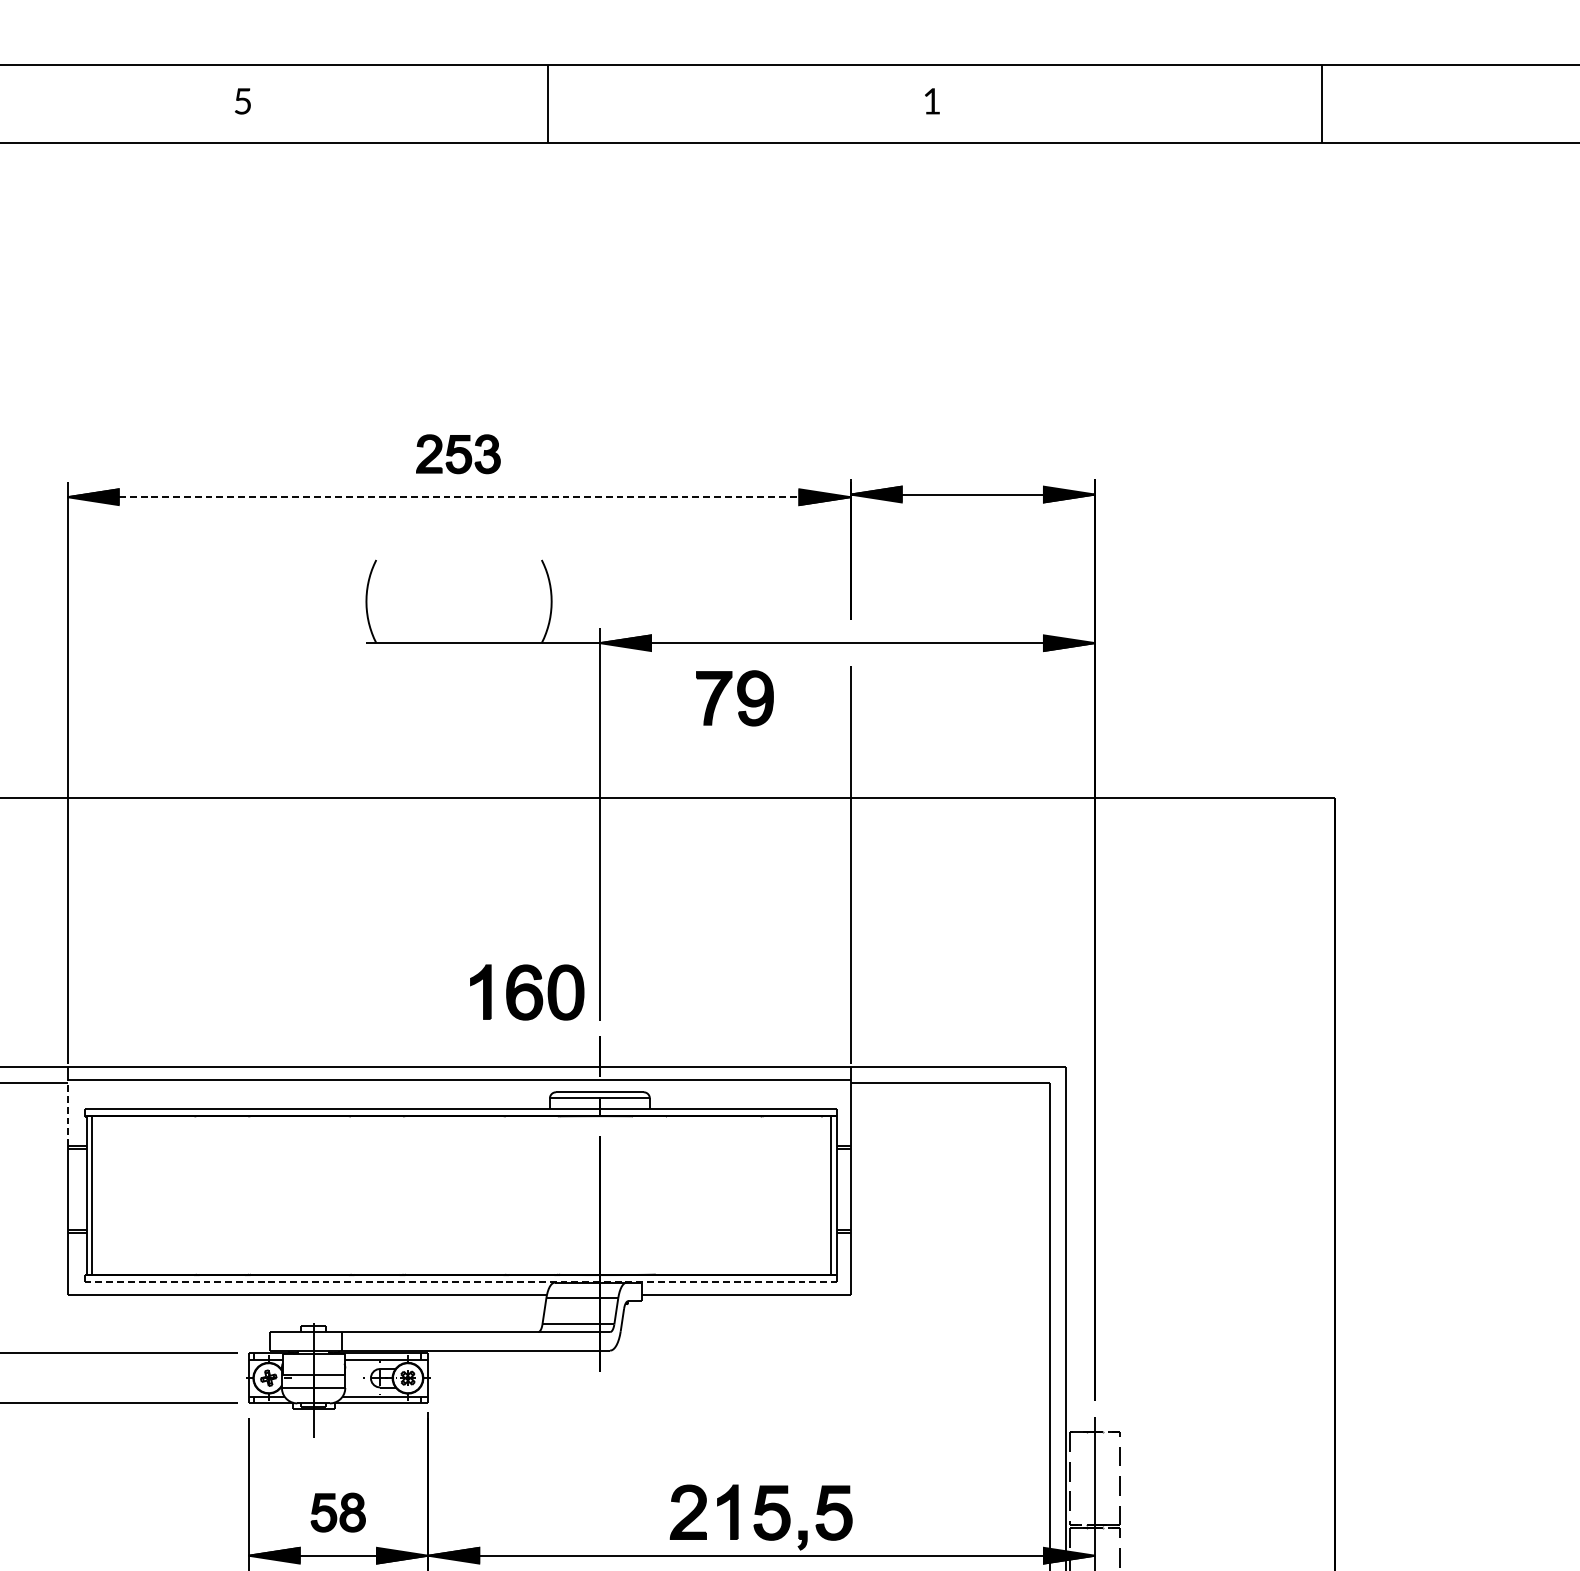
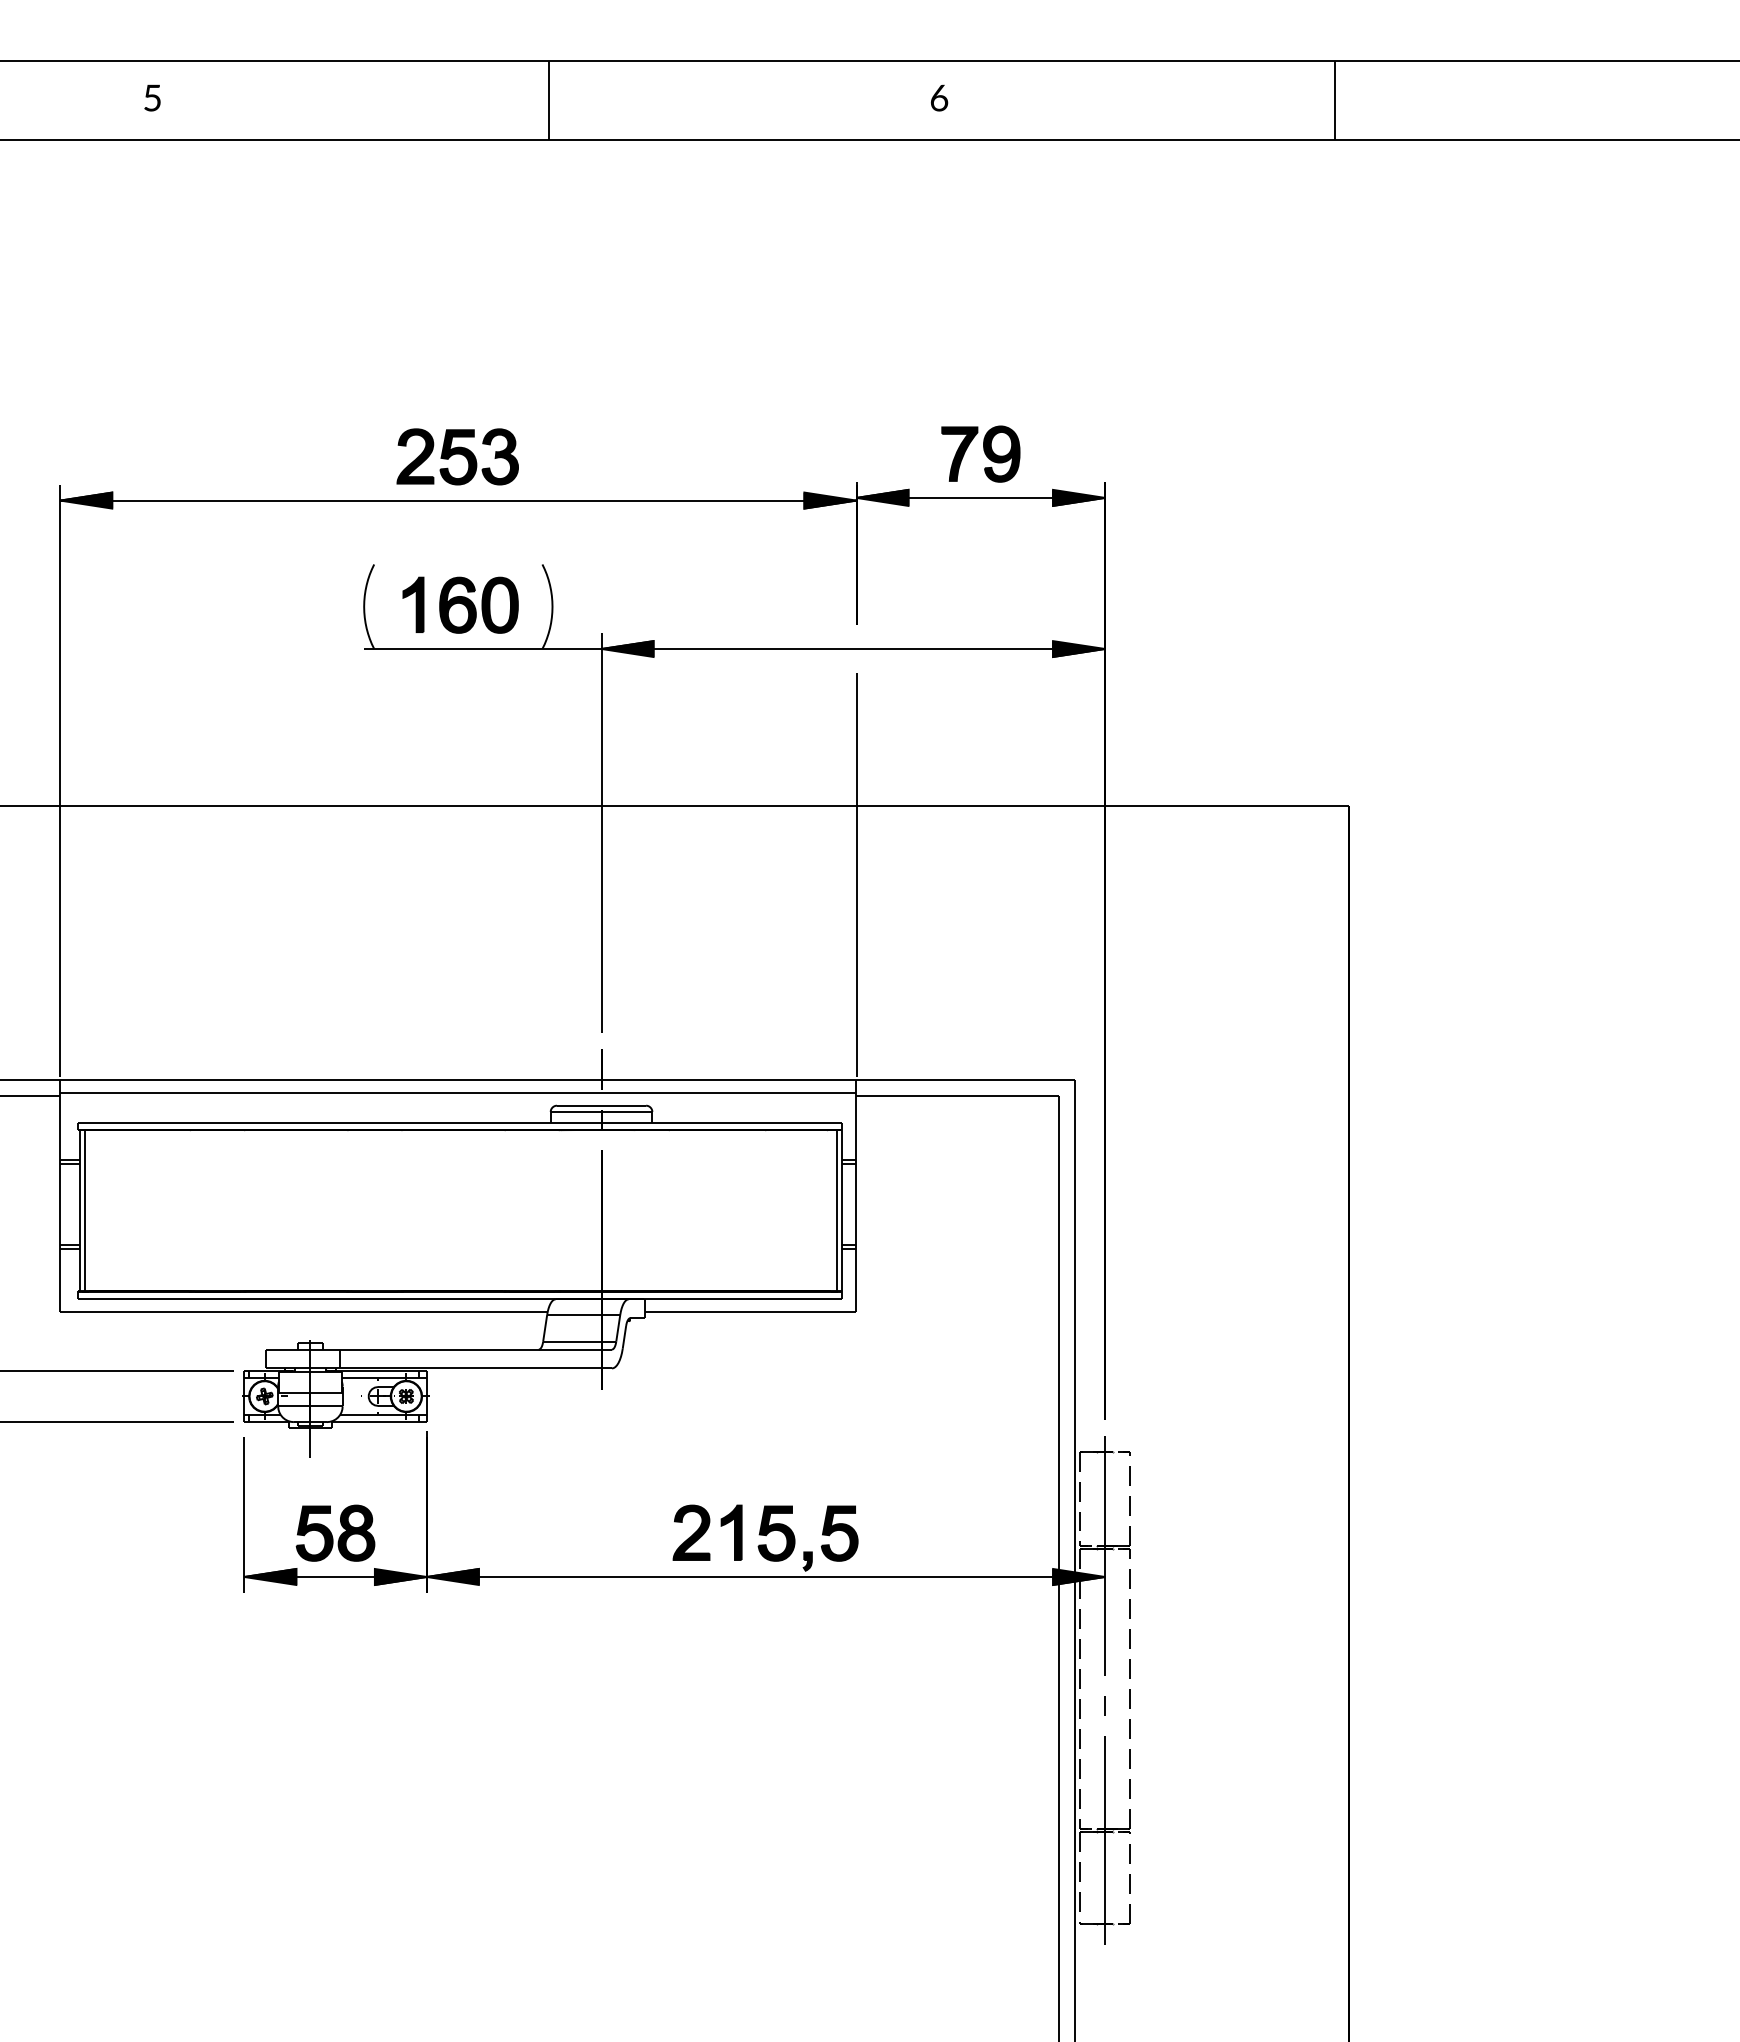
text: (242, 100) -> (152, 97), moved
text: (932, 100) -> (939, 97), 1 -> 6
part: (458, 453) -> (457, 456), size x1.43
line: (458, 497) -> (457, 500), dashed -> solid
part: (734, 697) -> (980, 453), moved
part: (527, 991) -> (460, 604), moved
line: (67, 1112) -> (60, 1126), dashed -> solid
line: (461, 1281) -> (460, 1298), dashed -> solid
part: (338, 1511) -> (335, 1532), size x1.43

